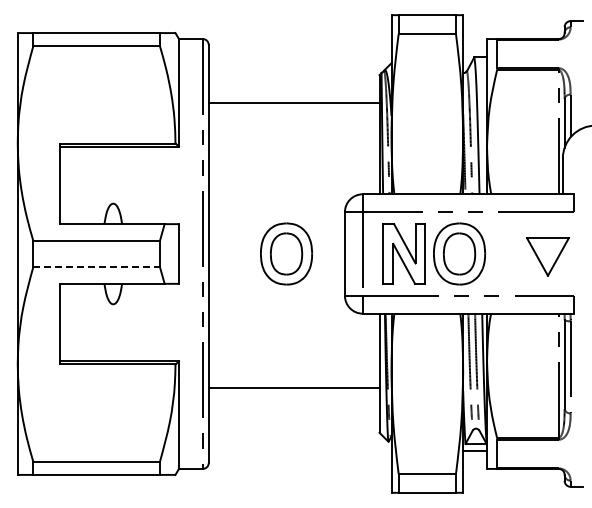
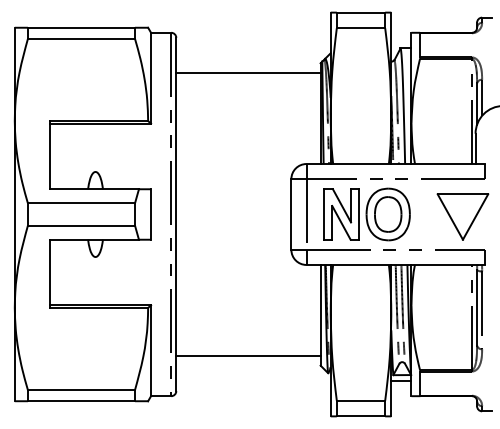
line: (293, 102) -> (247, 72), moved
part: (286, 253) -> (241, 214), removed
part: (547, 256) -> (462, 216), size x1.43
line: (97, 267) -> (82, 225), dashed -> solid
line: (293, 388) -> (247, 356), moved

